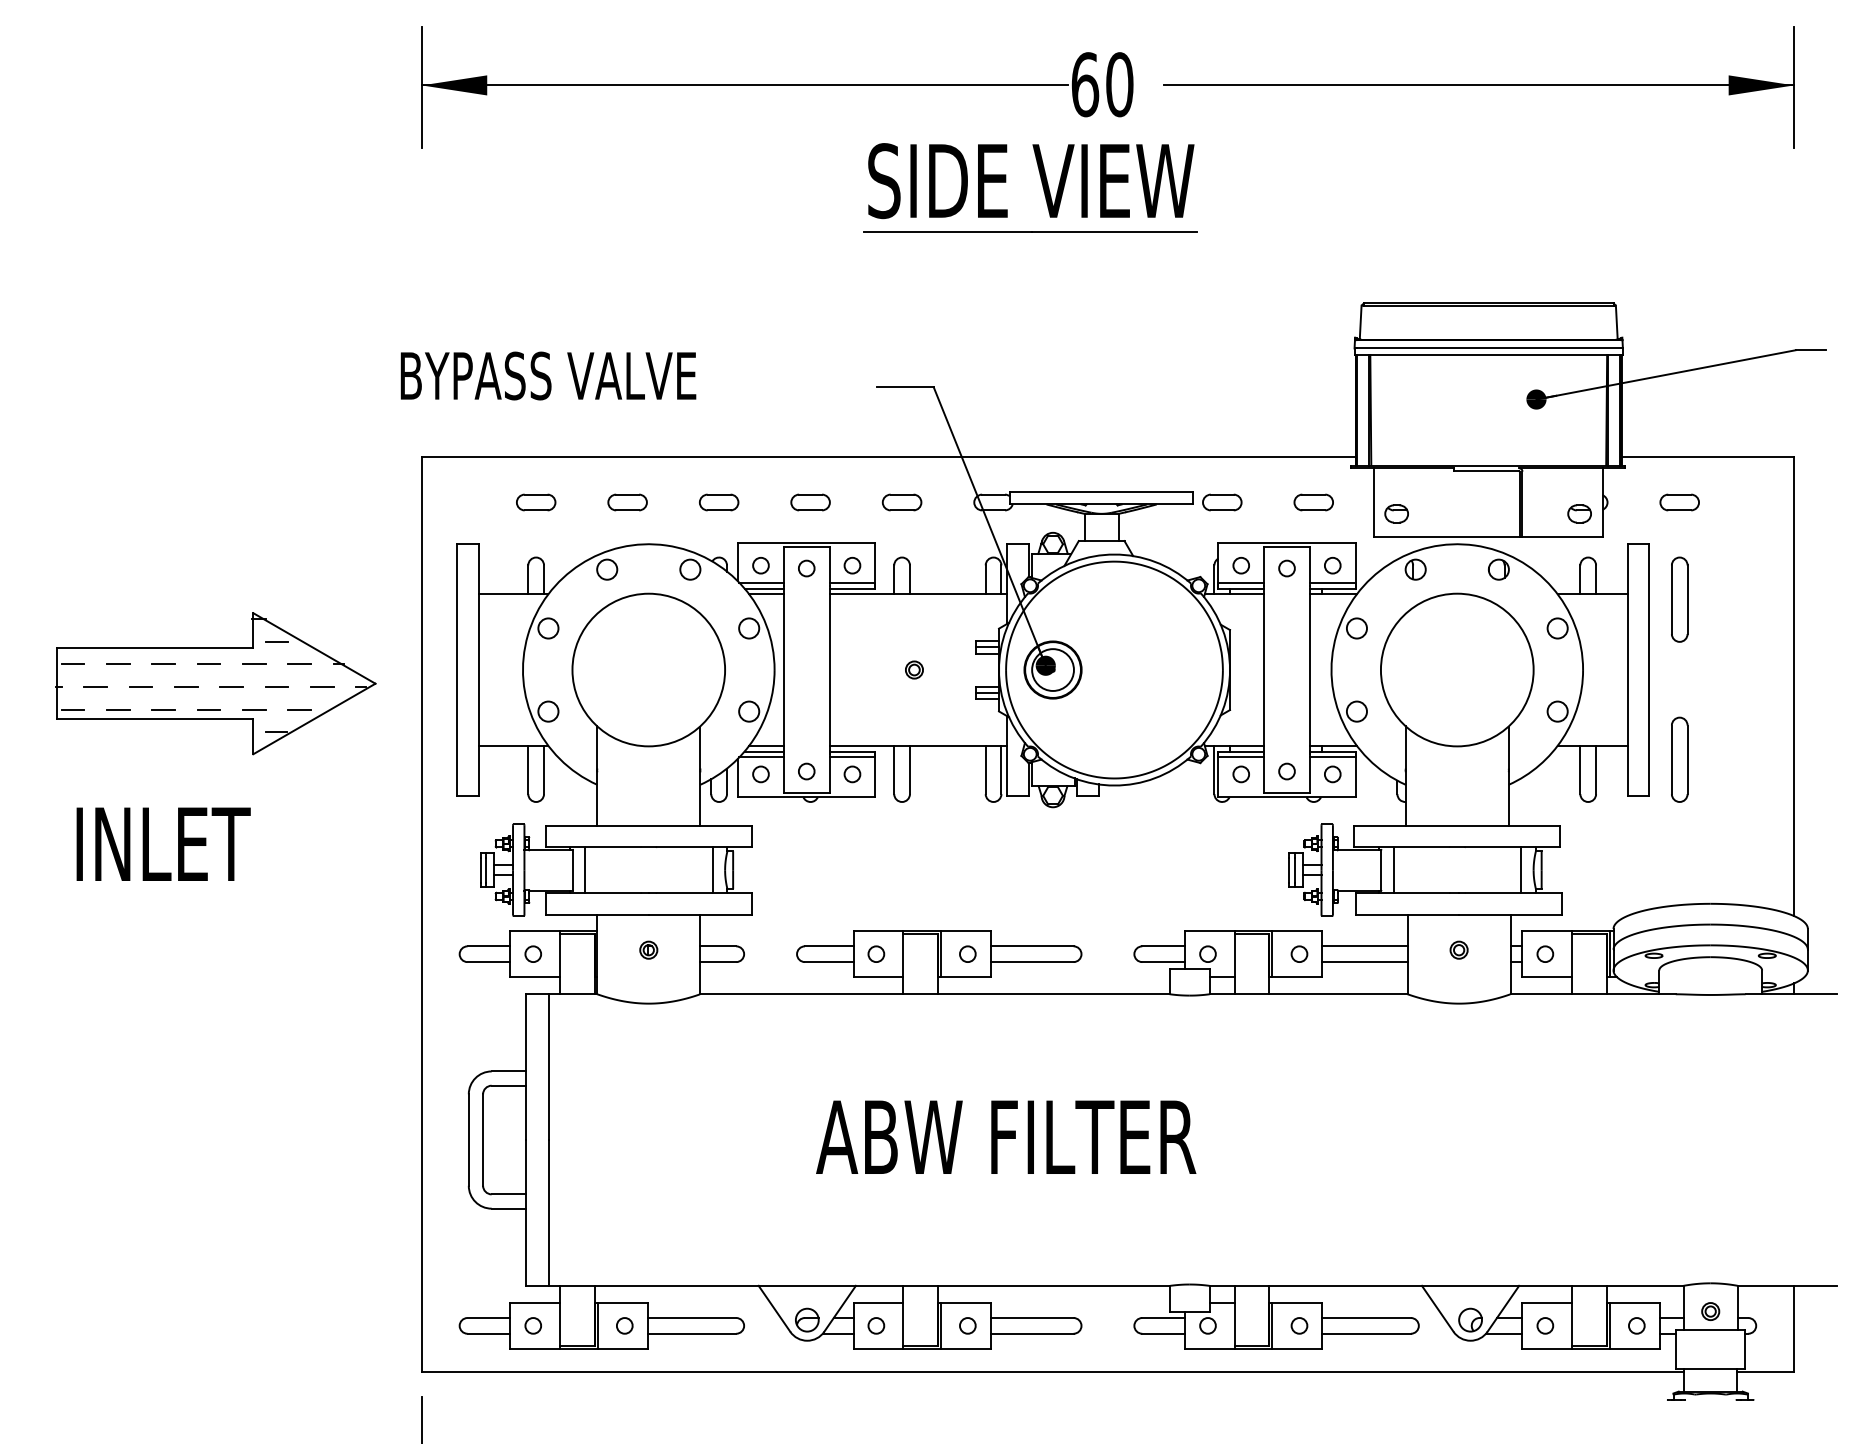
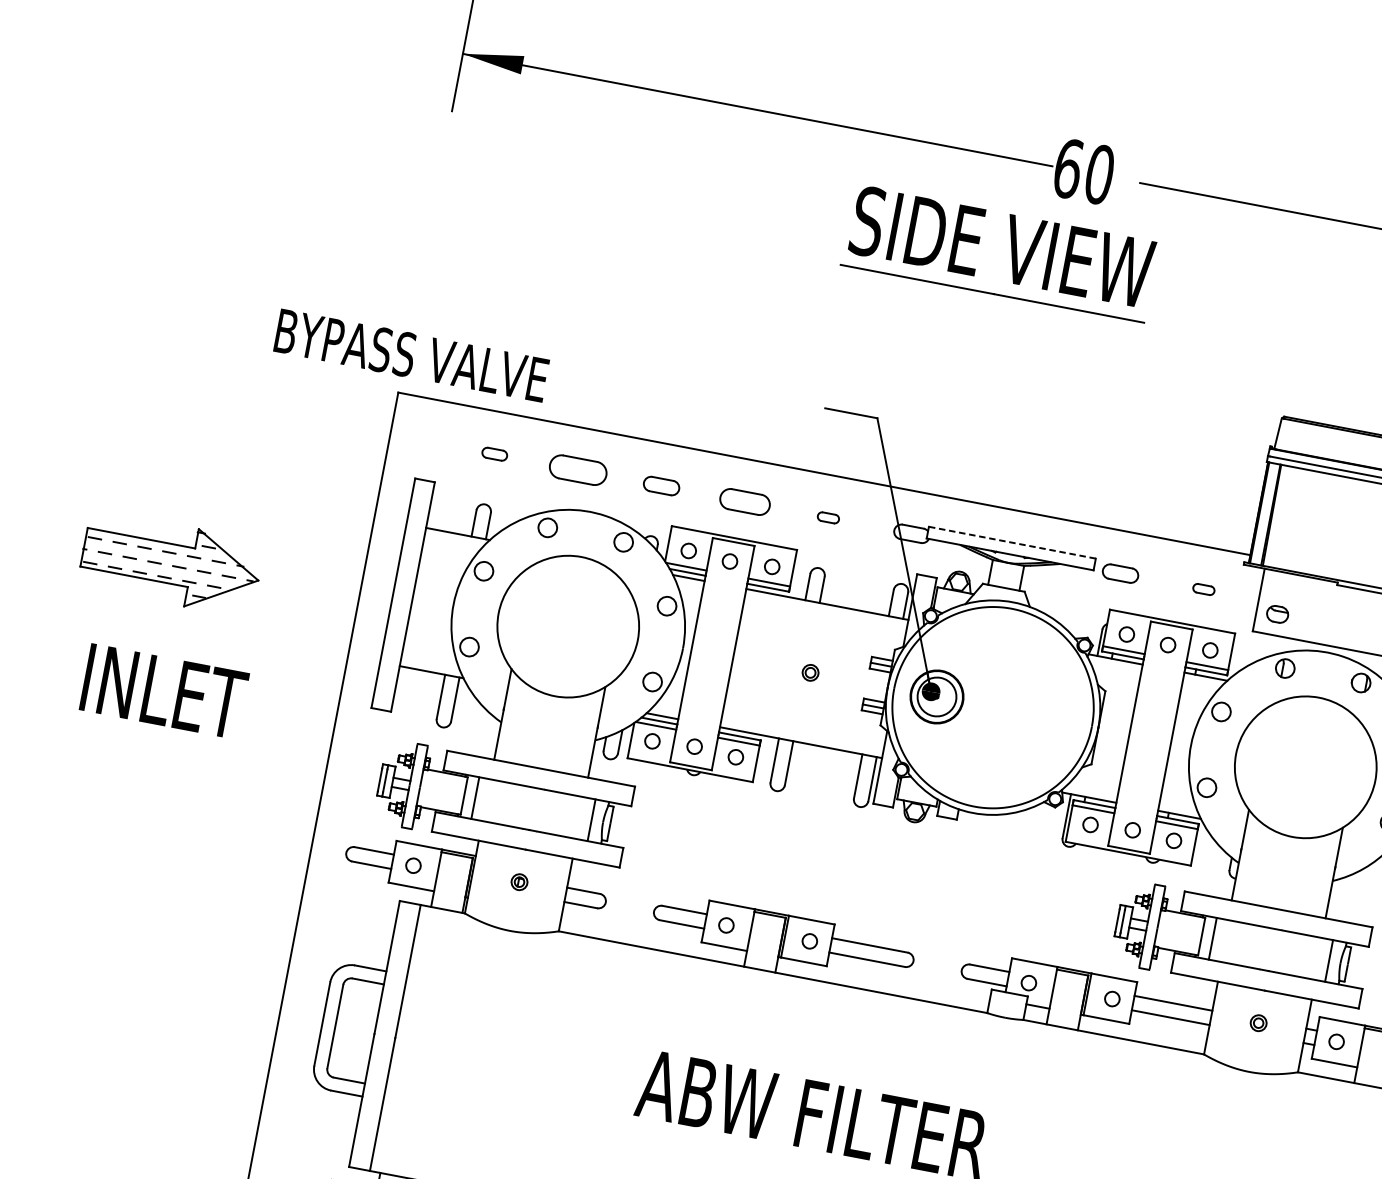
text: (548, 375) -> (411, 355), moved
line: (1102, 491) -> (1013, 542), solid -> dashed
part: (536, 502) -> (494, 454), size x0.7
part: (627, 502) -> (578, 470), size x1.6
part: (810, 502) -> (744, 501), size x1.4
part: (901, 502) -> (827, 517), size x0.6
part: (1313, 502) -> (1203, 589), size x0.6
part: (215, 683) -> (170, 563), size x0.6
text: (163, 843) -> (164, 690), moved

